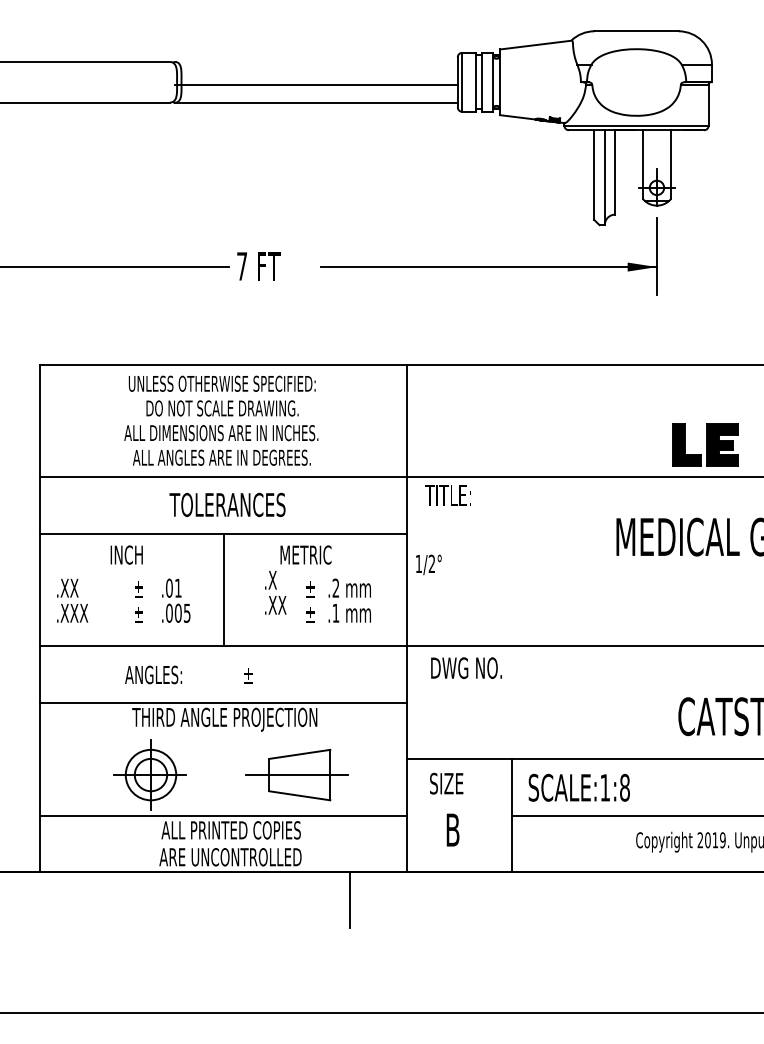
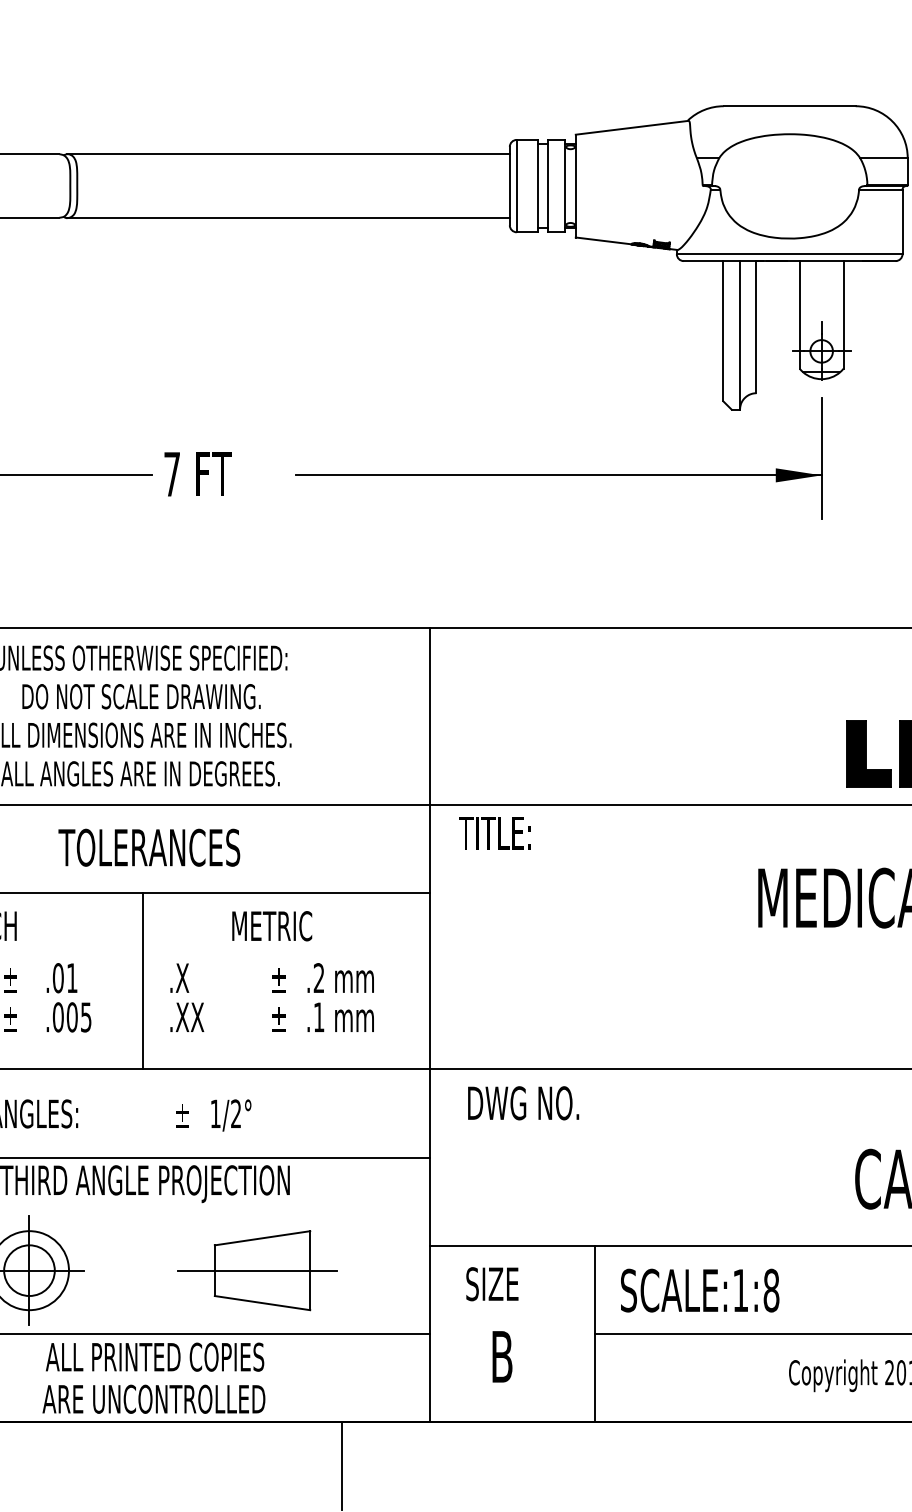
line: (316, 84) -> (288, 153), moved
text: (428, 564) -> (230, 1114), moved
text: (275, 592) -> (186, 997), moved

